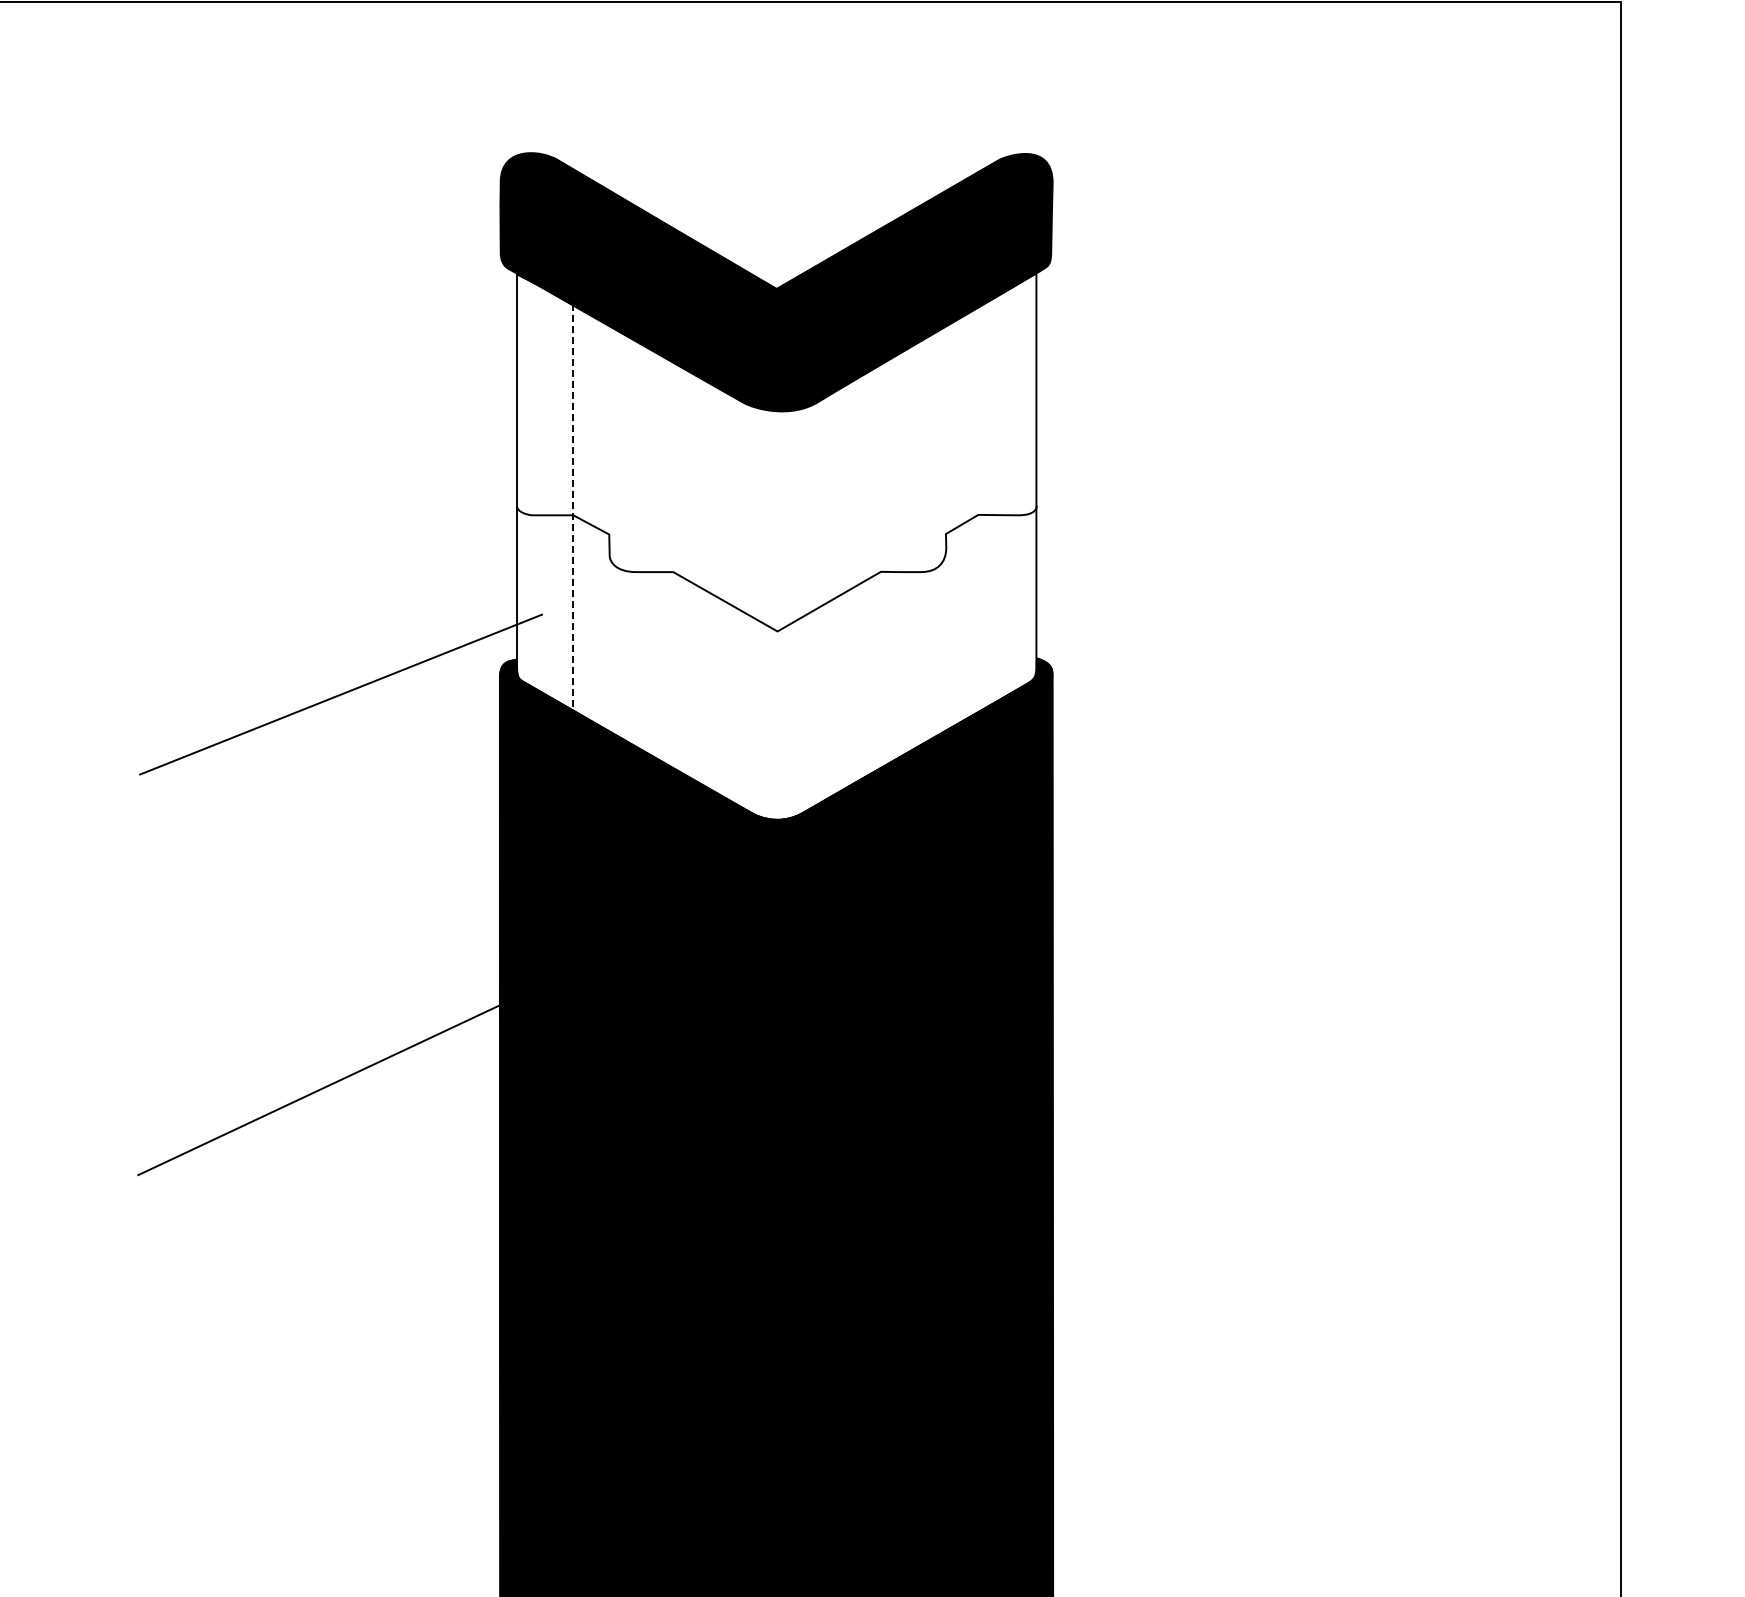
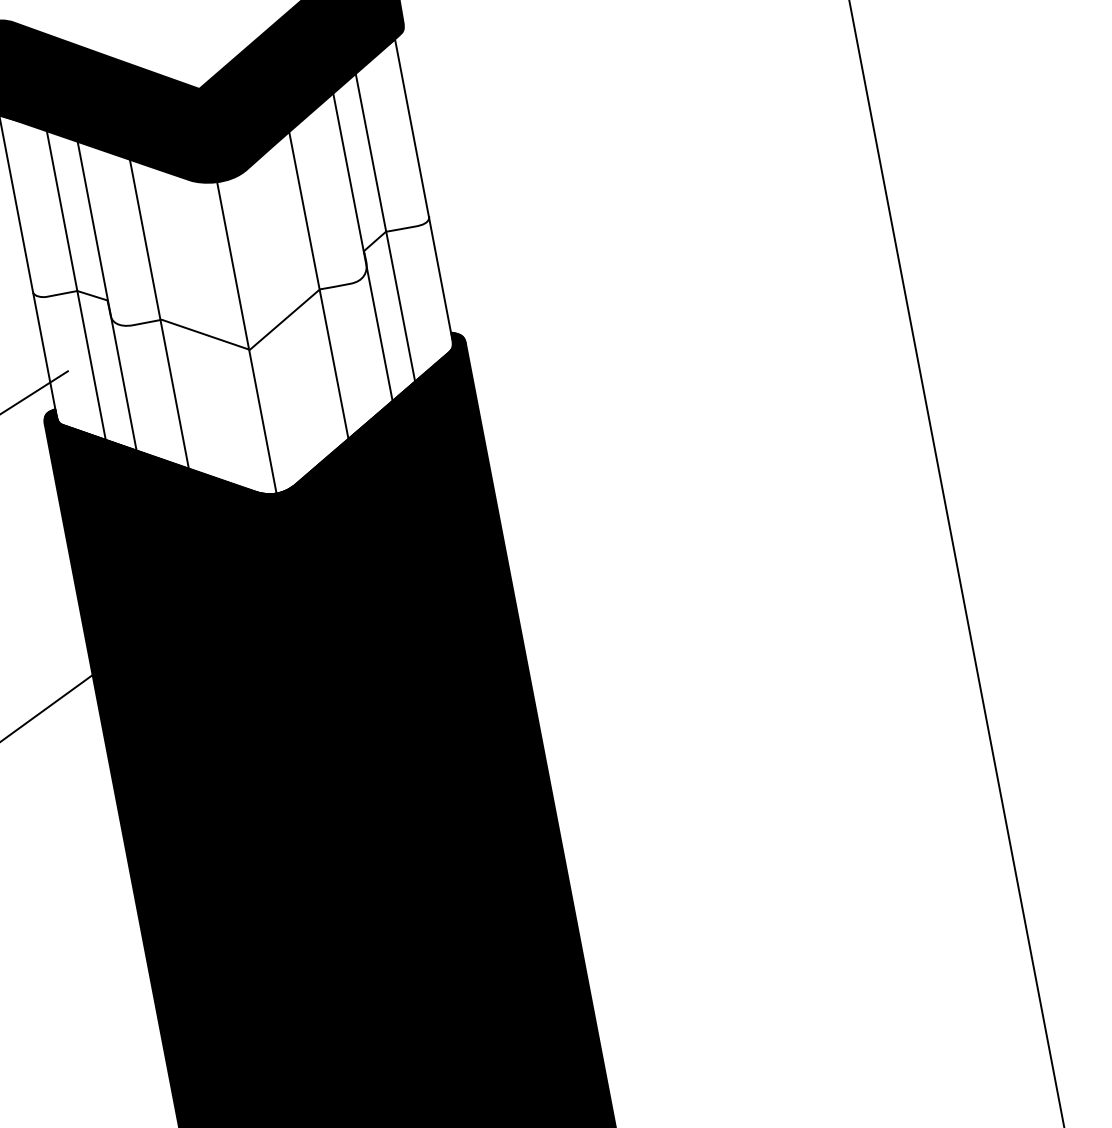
line: (573, 507) -> (76, 285), dashed -> solid
line: (978, 508) -> (385, 226), added
line: (609, 527) -> (106, 295), added
line: (945, 529) -> (363, 247), added
line: (671, 561) -> (158, 311), added
line: (880, 566) -> (318, 285), added
line: (776, 616) -> (246, 338), added

